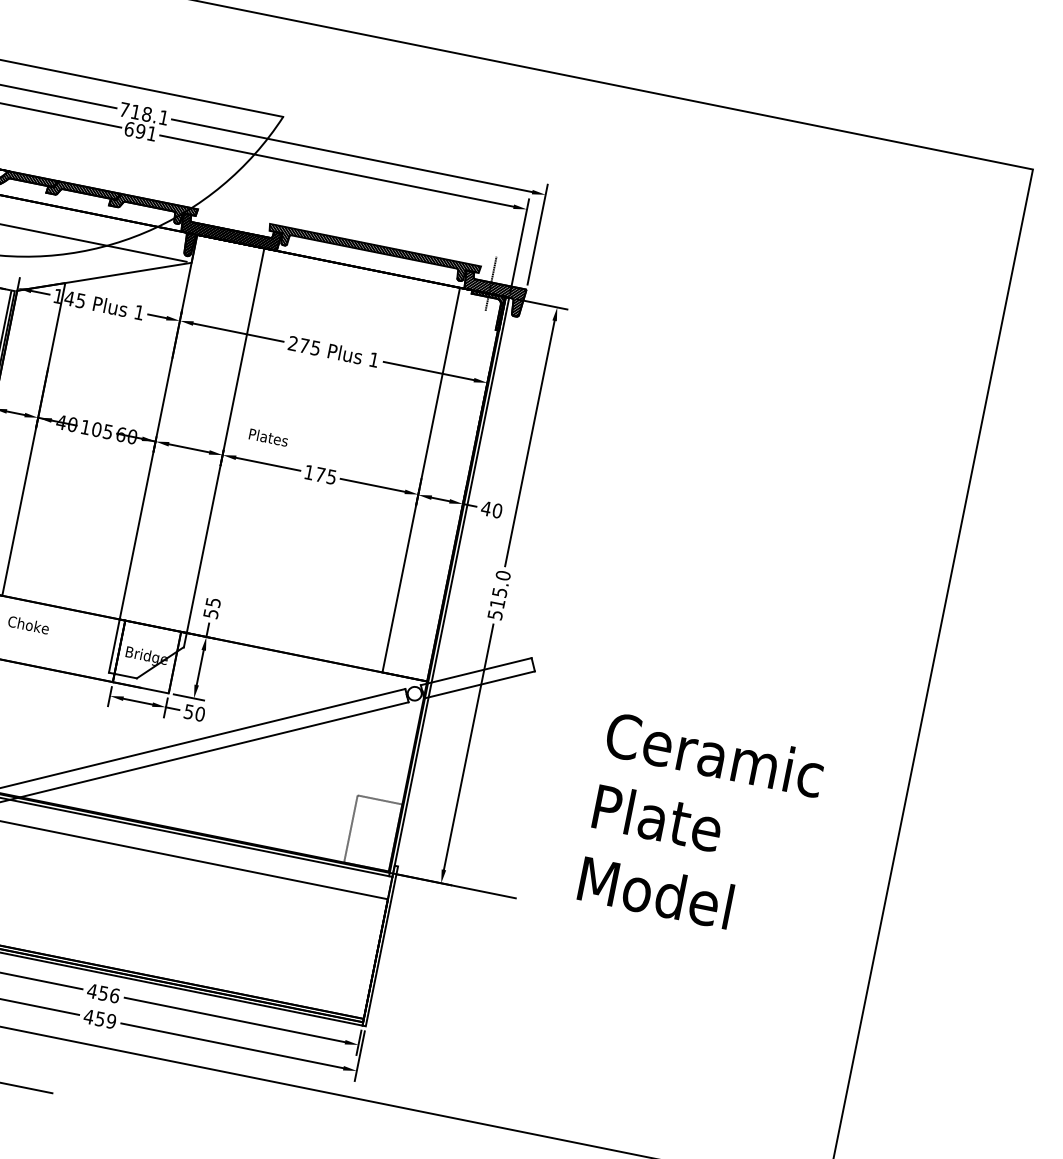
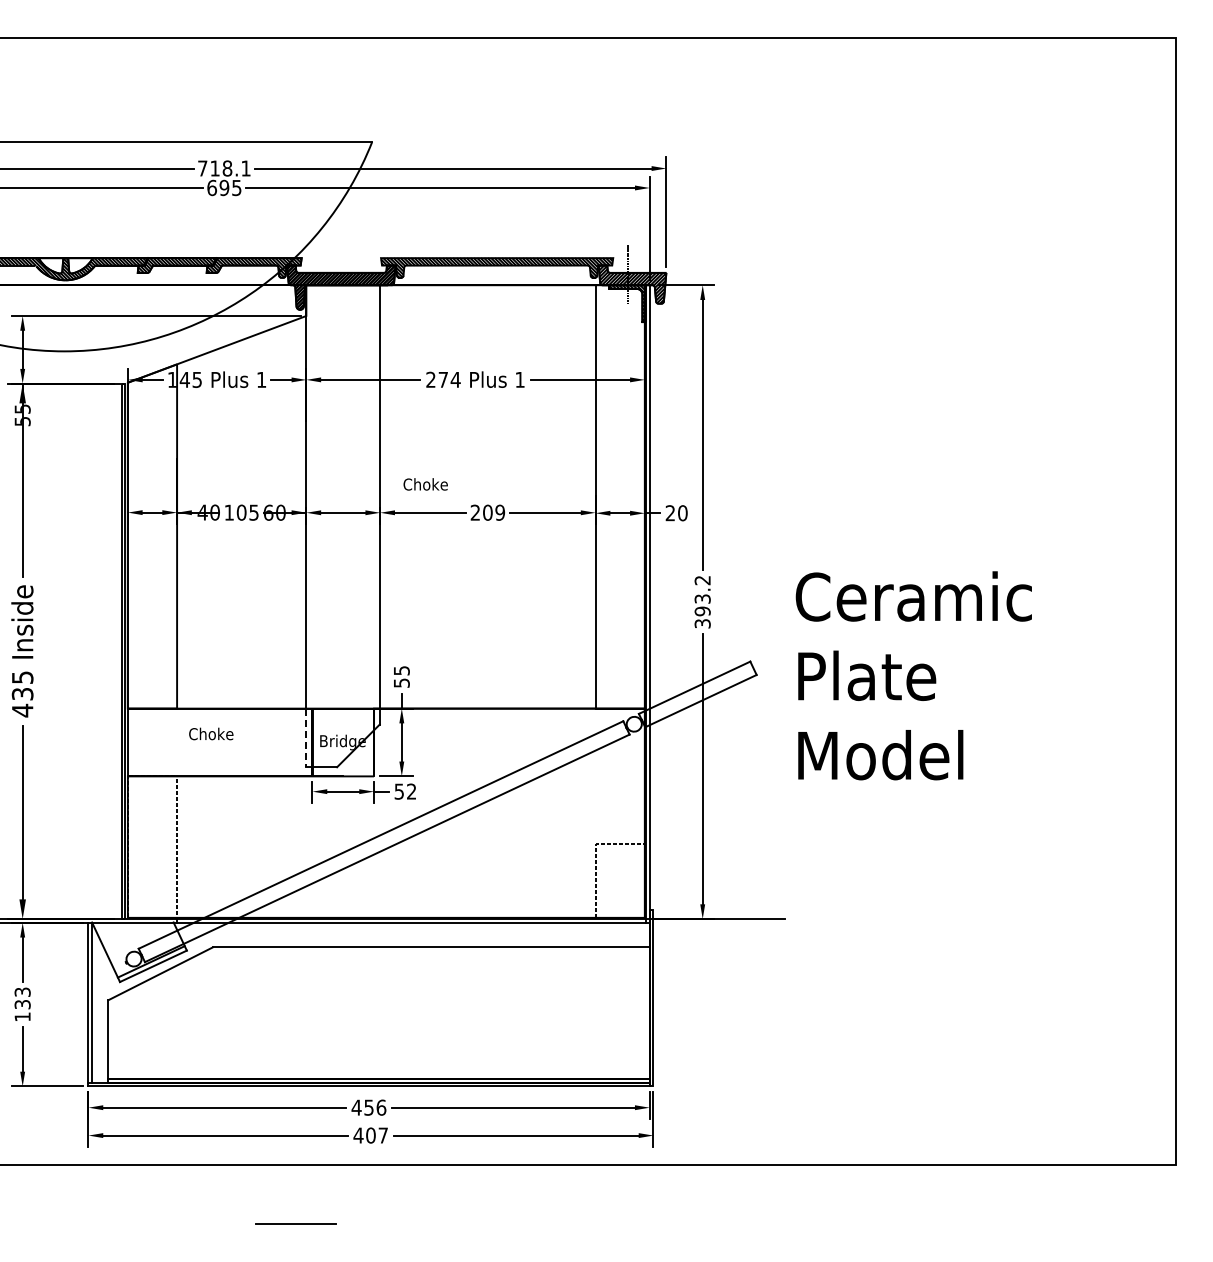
text: (151, 134) -> (236, 188), 691 -> 695
text: (315, 347) -> (455, 379), 275 -> 274
text: (268, 437) -> (425, 484), Plates -> Choke
text: (320, 474) -> (487, 512), 175 -> 209
text: (486, 508) -> (670, 513), 40 -> 20
text: (499, 594) -> (702, 601), 515.0 -> 393.2
line: (114, 646) -> (306, 738), solid -> dashed
text: (200, 714) -> (411, 791), 50 -> 52
text: (700, 826) -> (913, 675), moved
text: (106, 1020) -> (377, 1135), 459 -> 407

